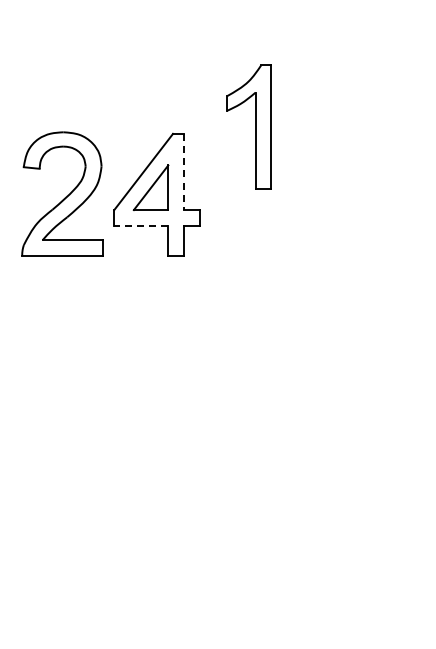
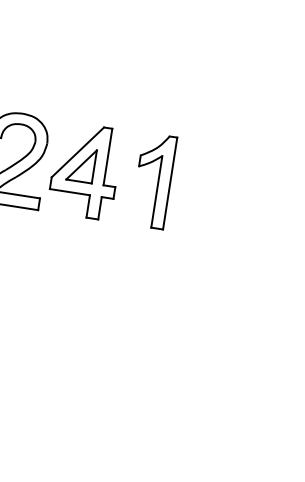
part: (255, 126) -> (158, 181), moved
line: (184, 172) -> (108, 157), dashed -> solid
line: (141, 225) -> (70, 191), dashed -> solid

